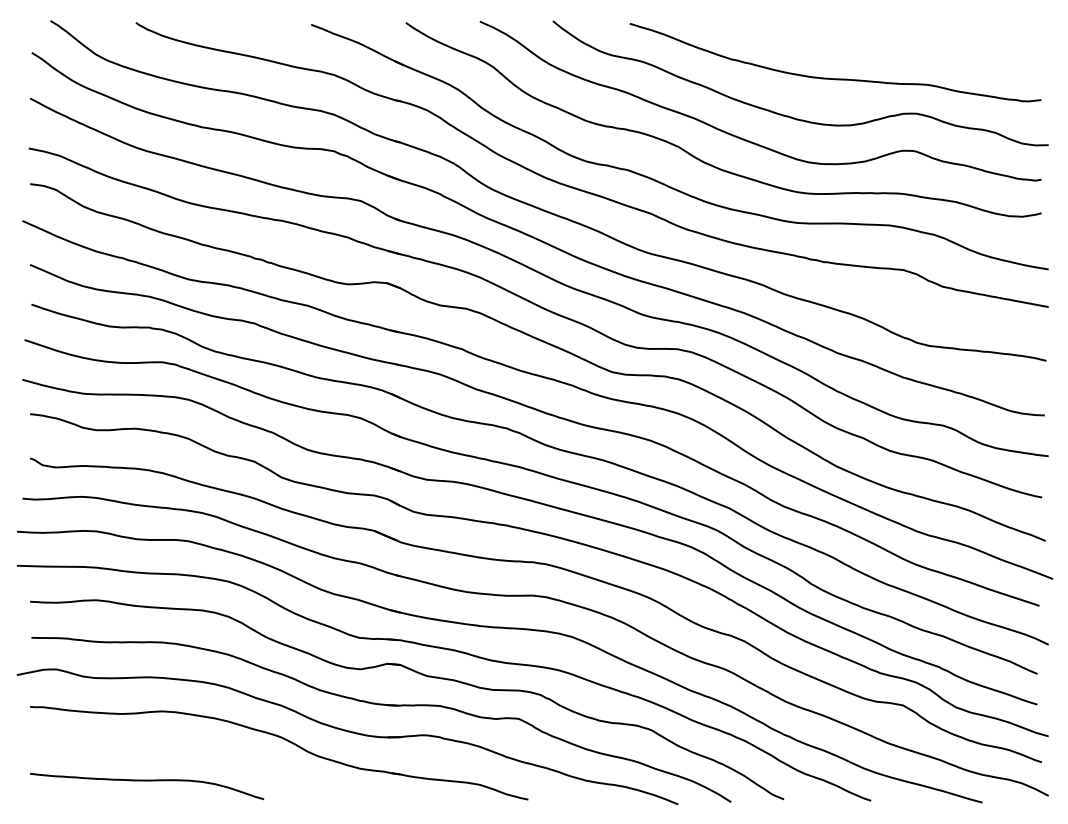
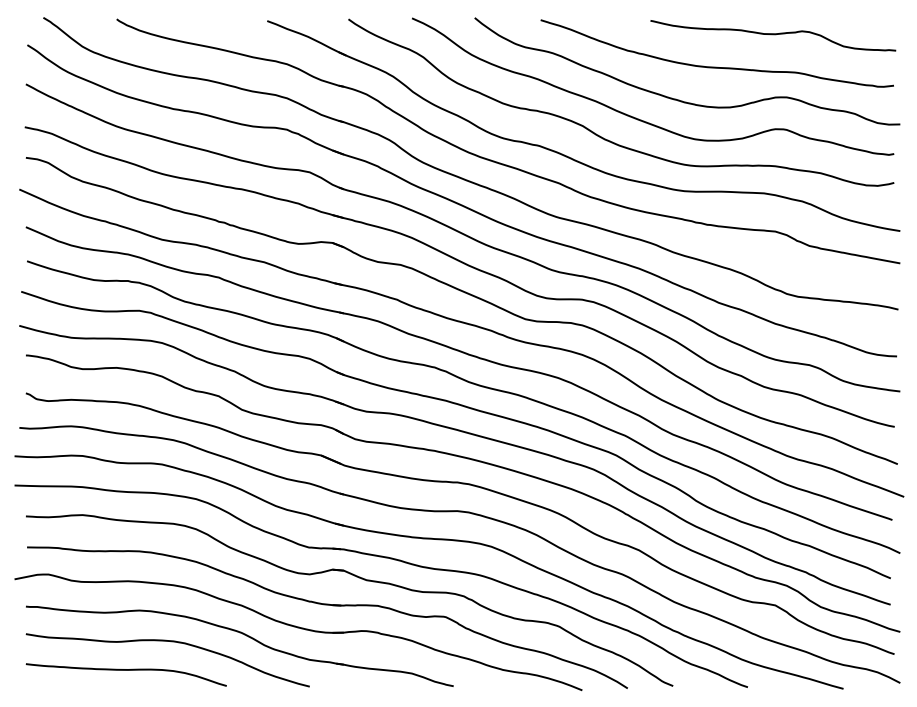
curve: (900, 40) -> (773, 34), added
curve: (200, 748) -> (172, 642), added

